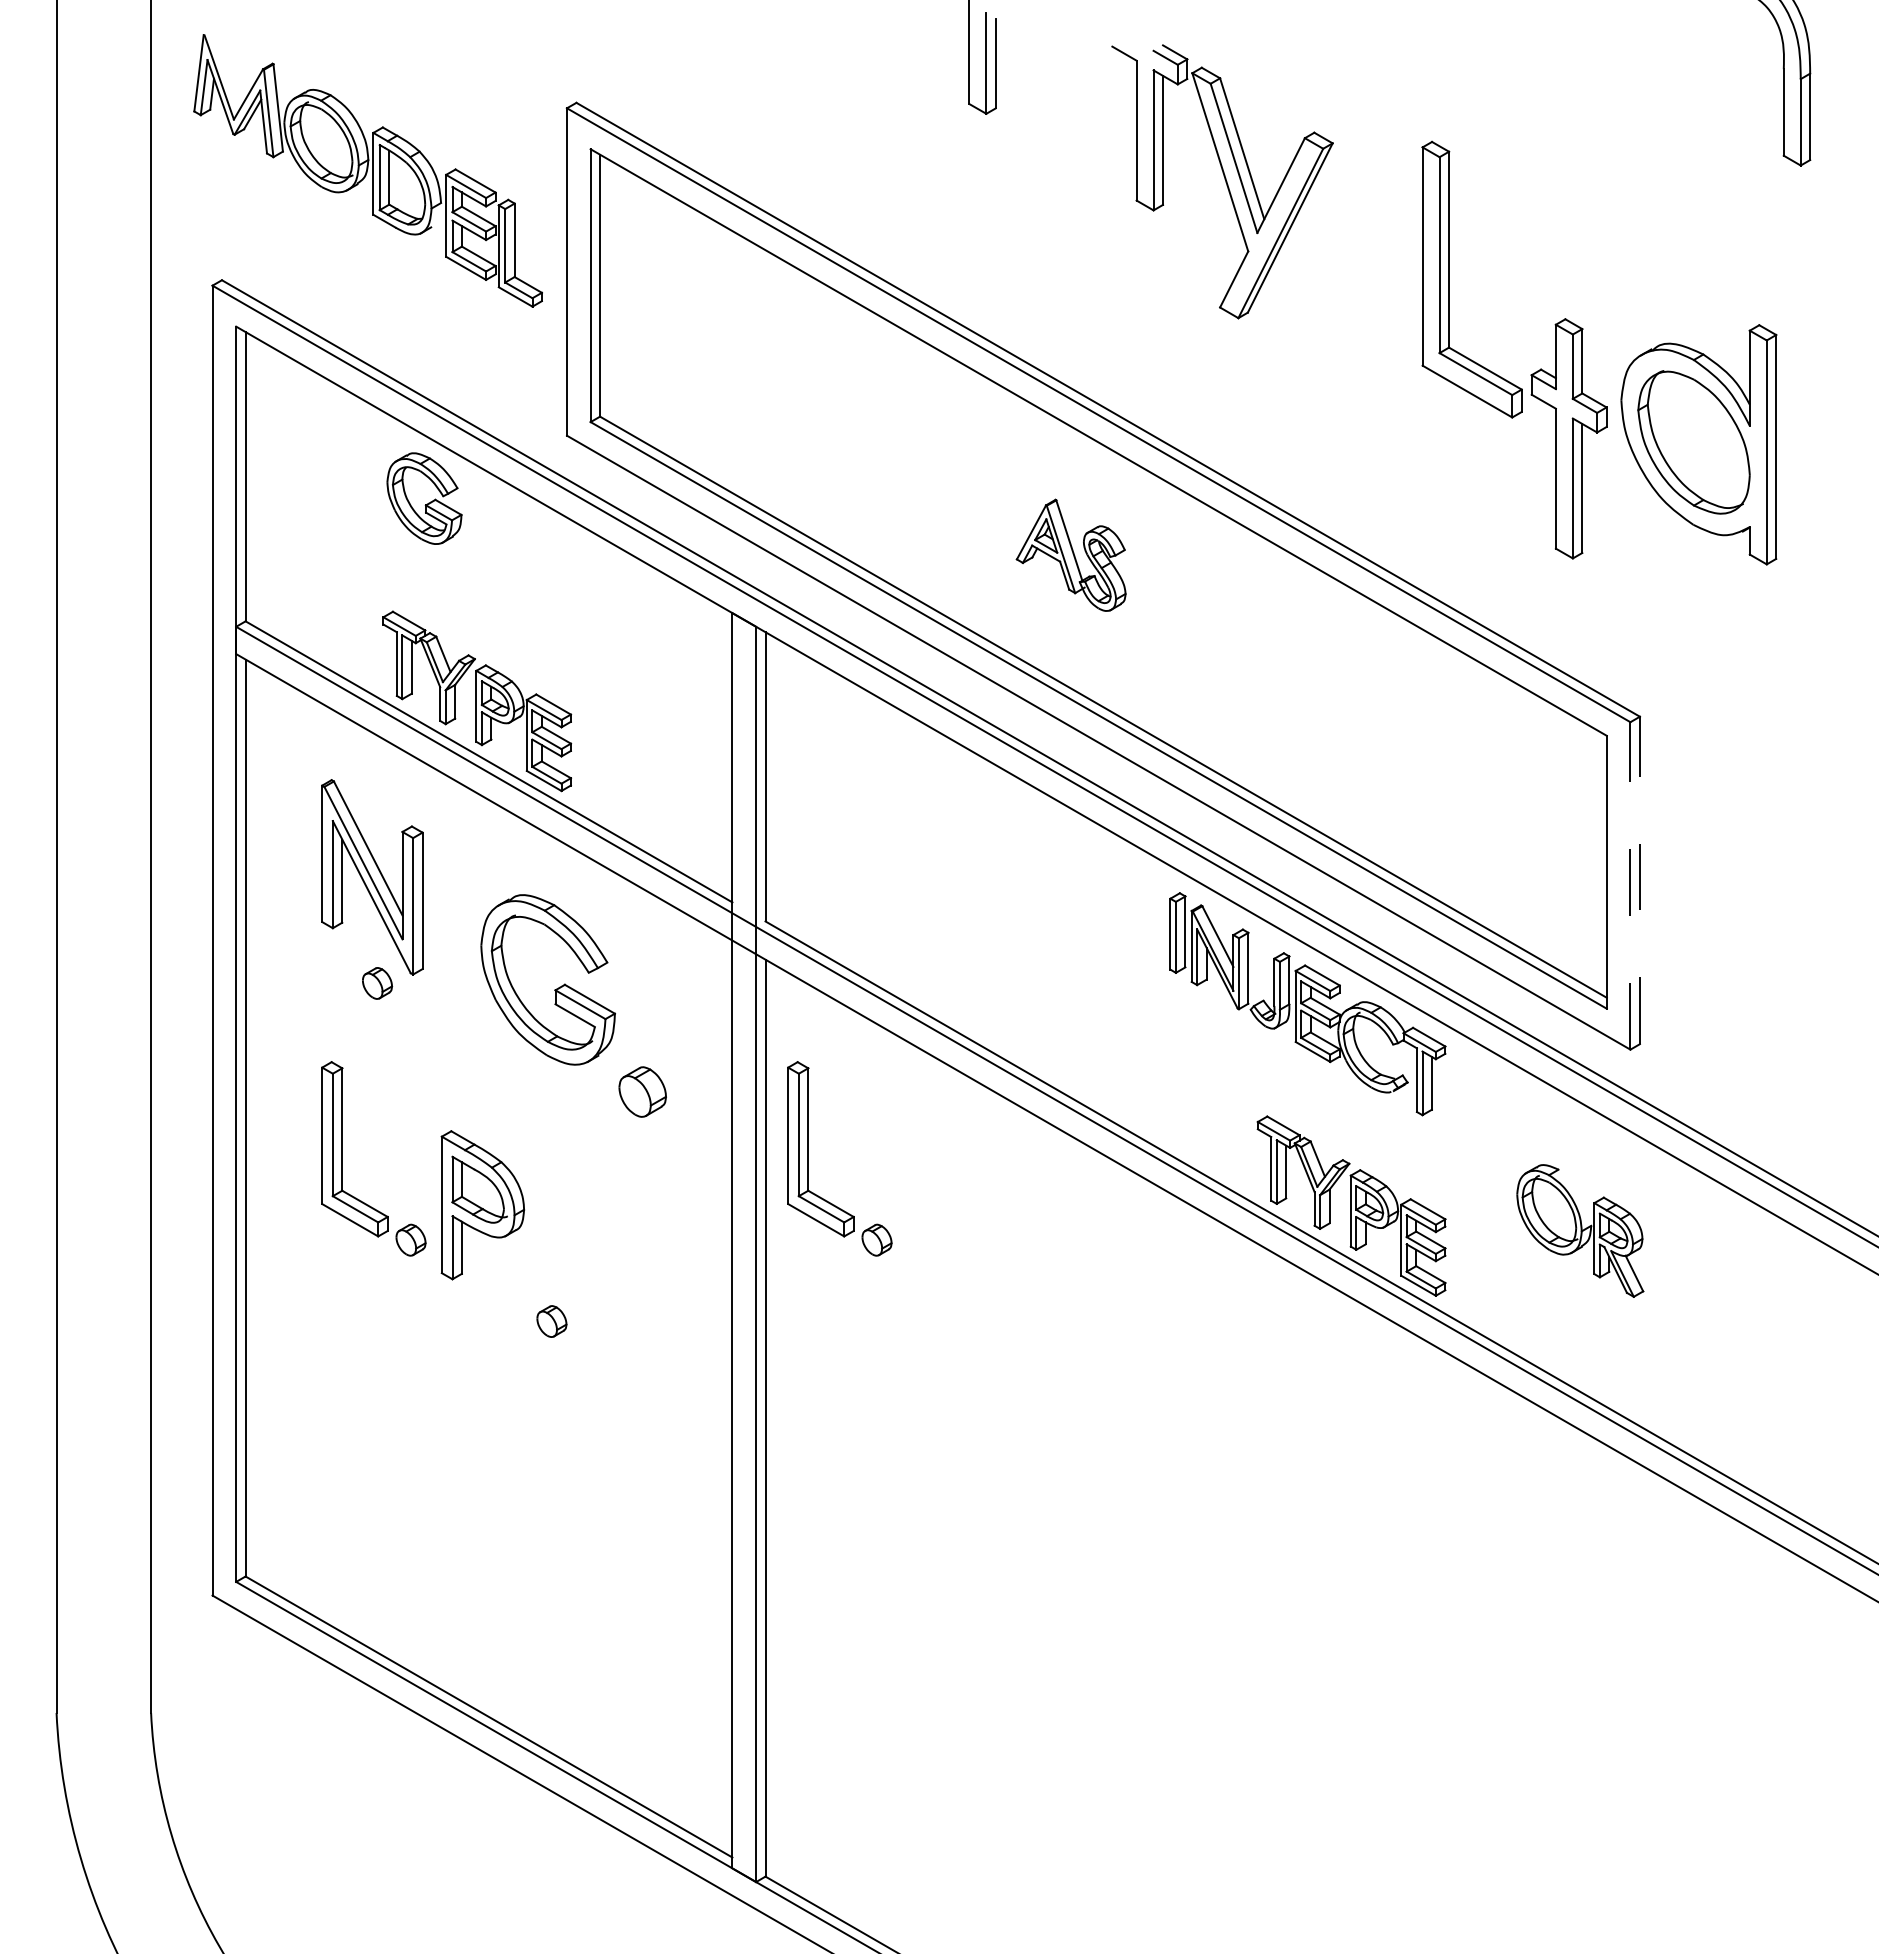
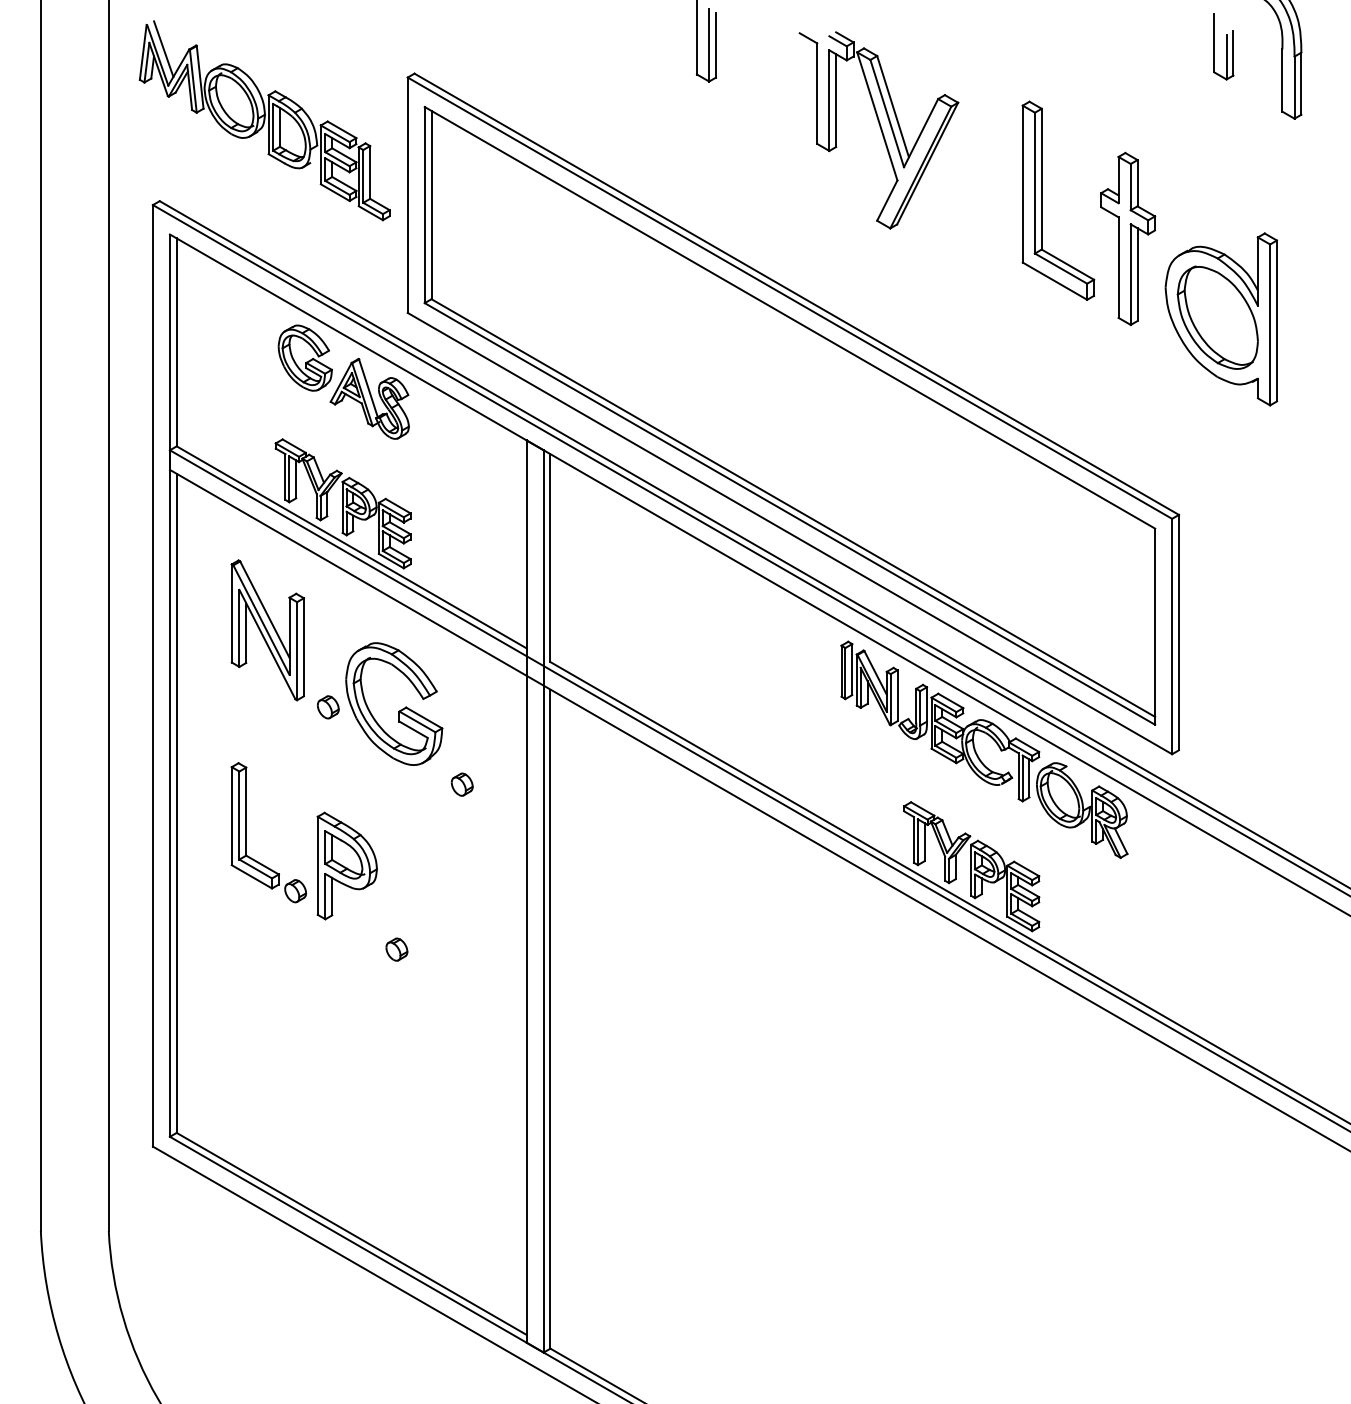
part: (1702, 65) -> (1223, 46), added
line: (227, 68) -> (163, 48), added
part: (1568, 438) -> (1127, 238), moved
part: (1070, 554) -> (369, 398), moved
line: (1639, 880) -> (1178, 632), dashed -> solid
line: (1630, 885) -> (1172, 636), dashed -> solid
part: (377, 983) -> (328, 707), moved
part: (642, 1091) -> (462, 784), size x0.62
part: (808, 1158) -> (581, 832), removed
part: (1580, 1230) -> (1082, 810), moved

